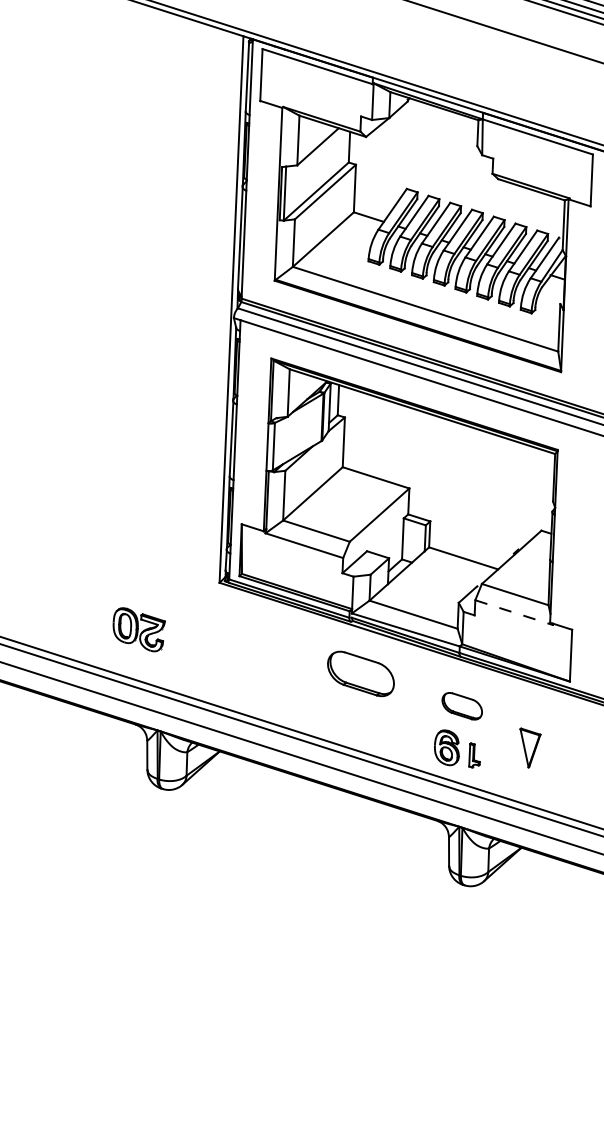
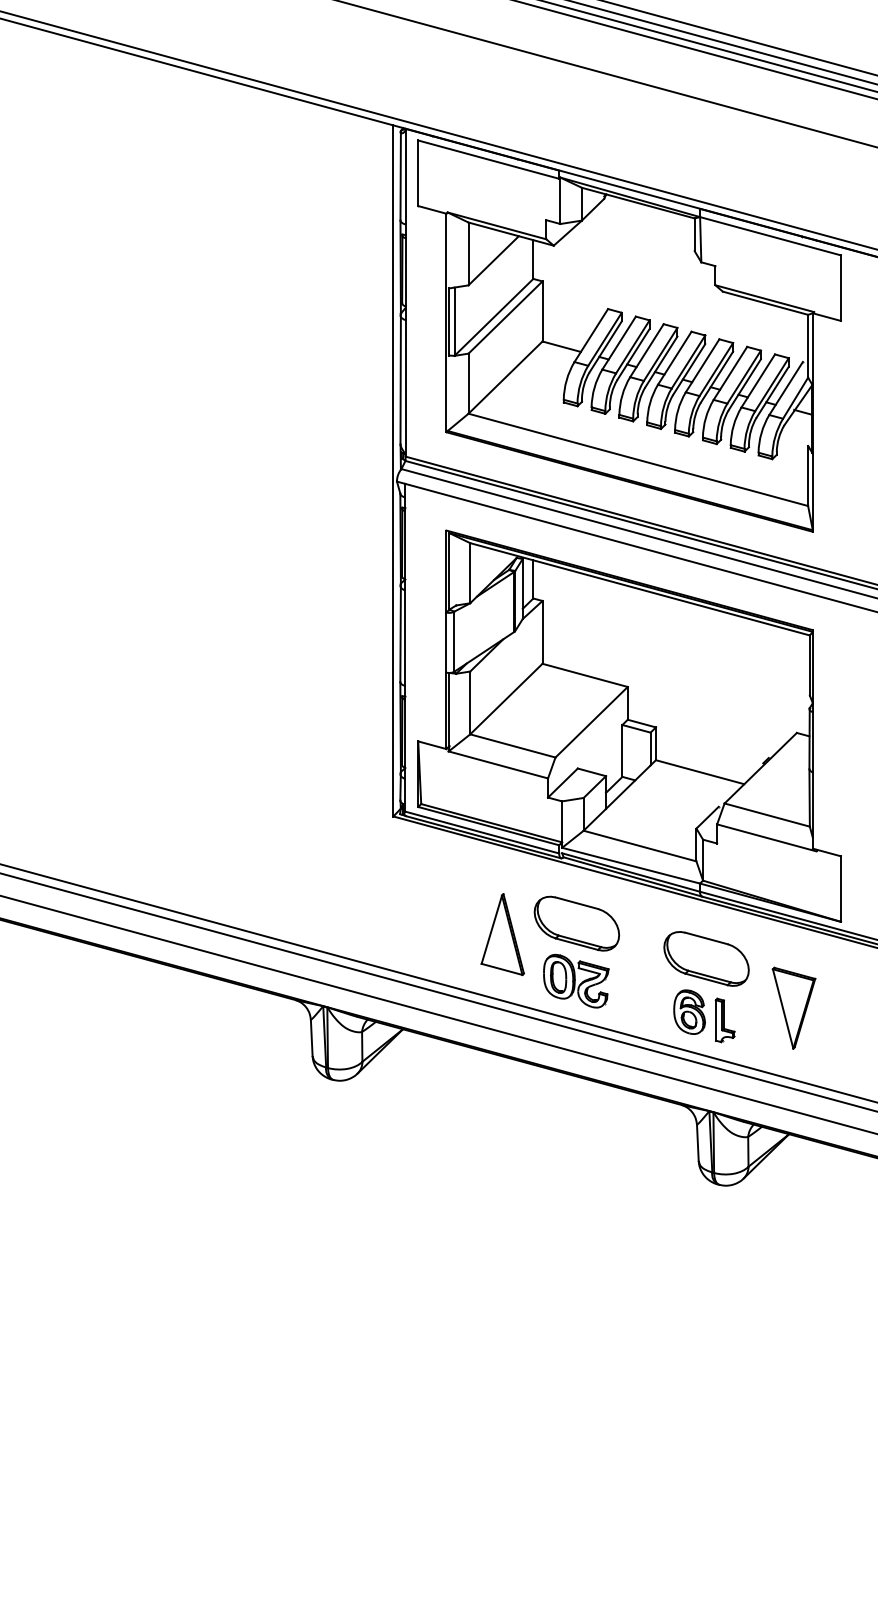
line: (514, 613) -> (767, 838), dashed -> solid
part: (139, 630) -> (576, 981), moved
part: (301, 679) -> (502, 934), added
part: (462, 705) -> (706, 958), size x1.67
part: (529, 747) -> (793, 1007), size x1.67
part: (474, 755) -> (724, 1020), size x1.43

